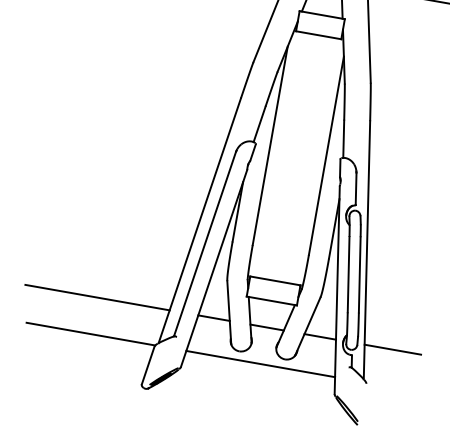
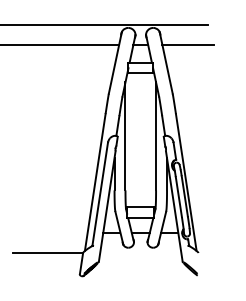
line: (97, 297) -> (48, 232), removed
line: (391, 349) -> (208, 232), removed
line: (260, 363) -> (140, 252), removed

